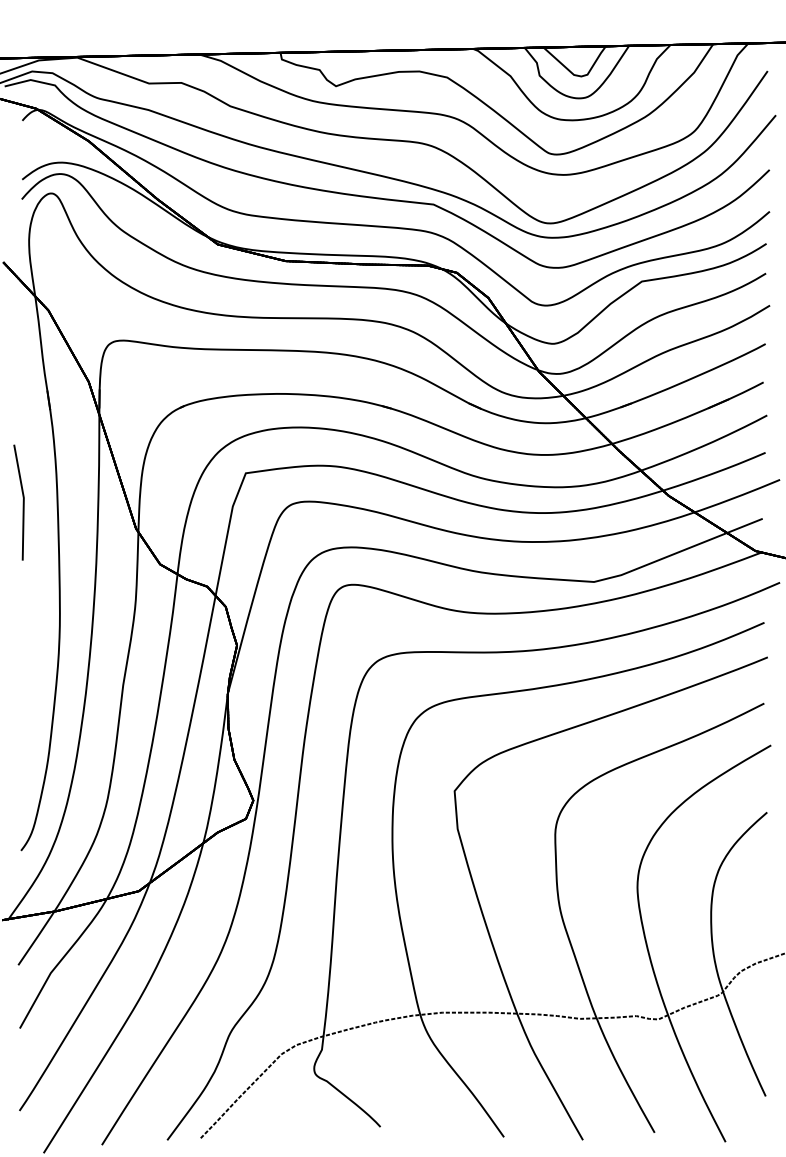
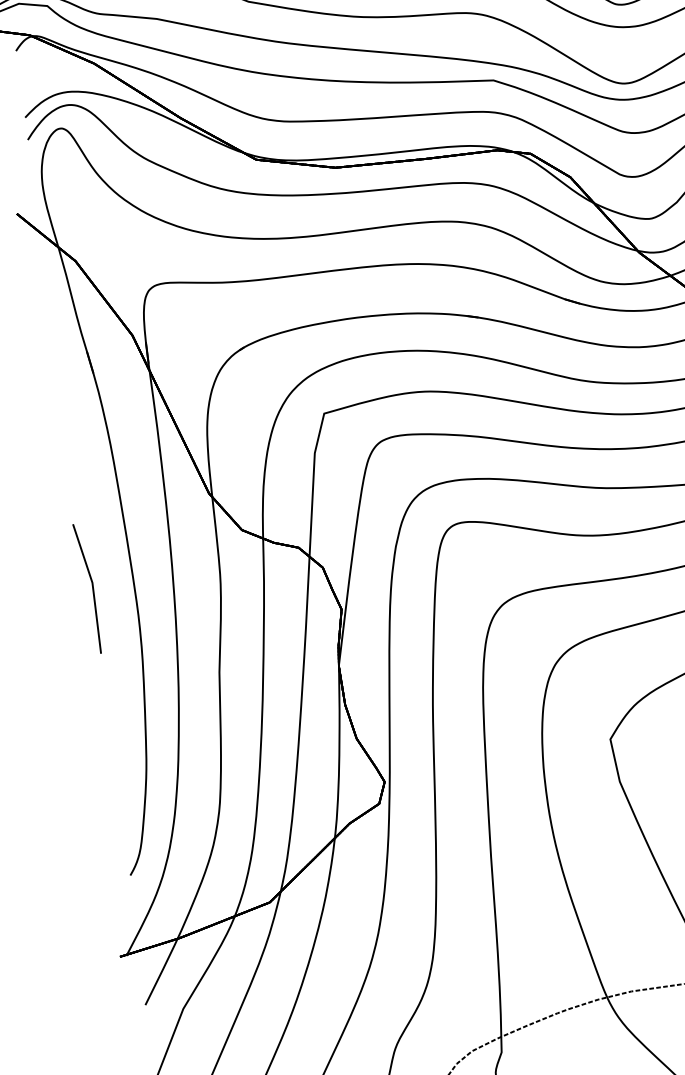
part: (18, 502) -> (87, 588), moved

